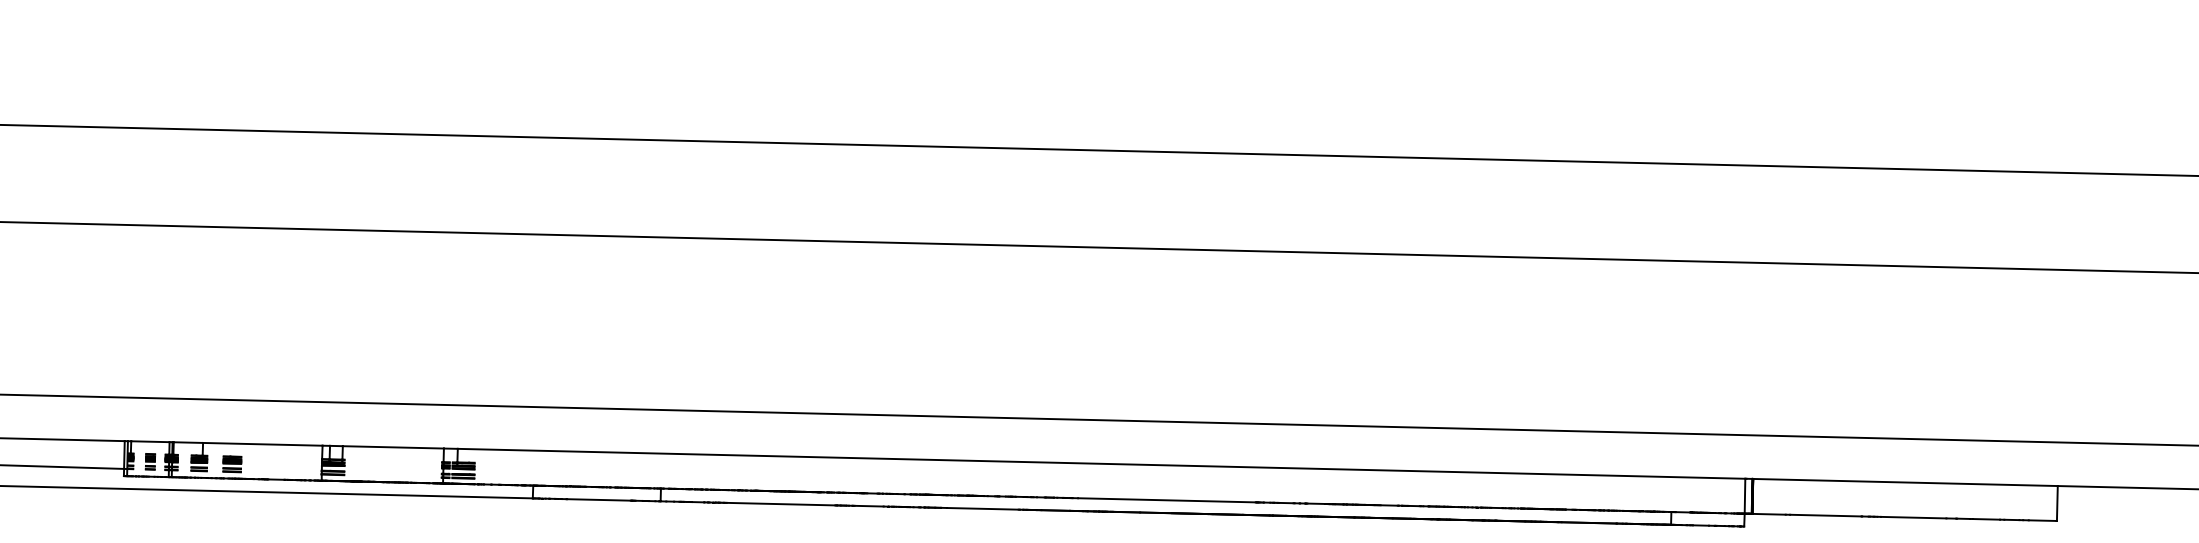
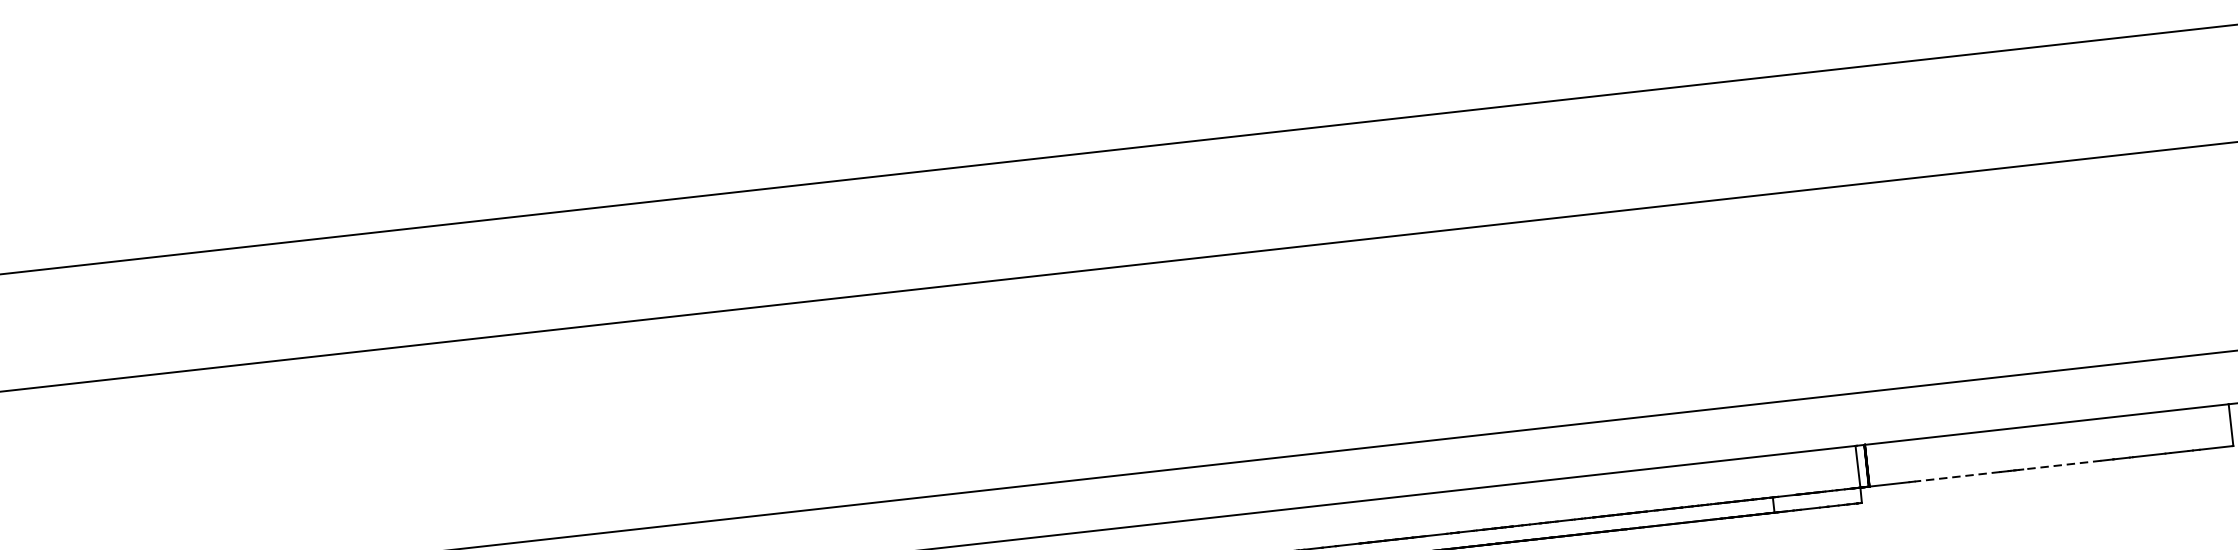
line: (1825, 515) -> (1956, 476), solid -> dashed
line: (1913, 517) -> (2061, 464), solid -> dashed

